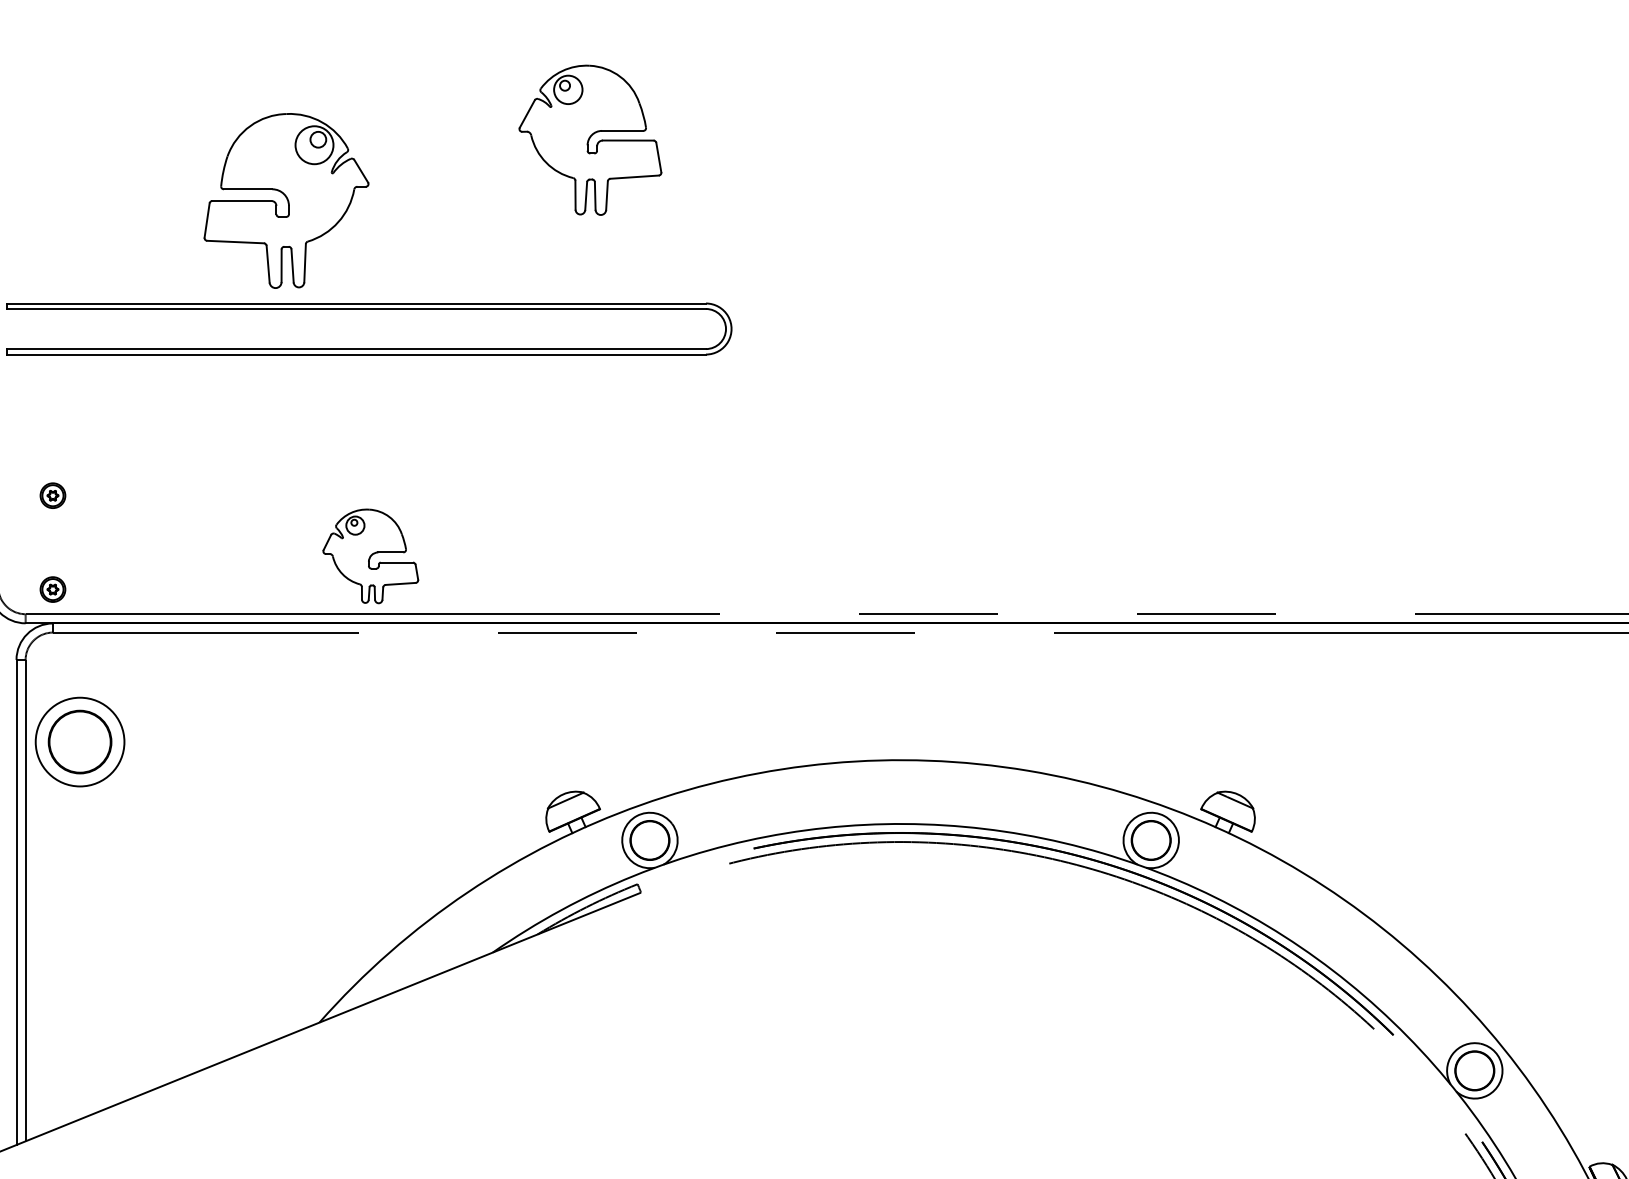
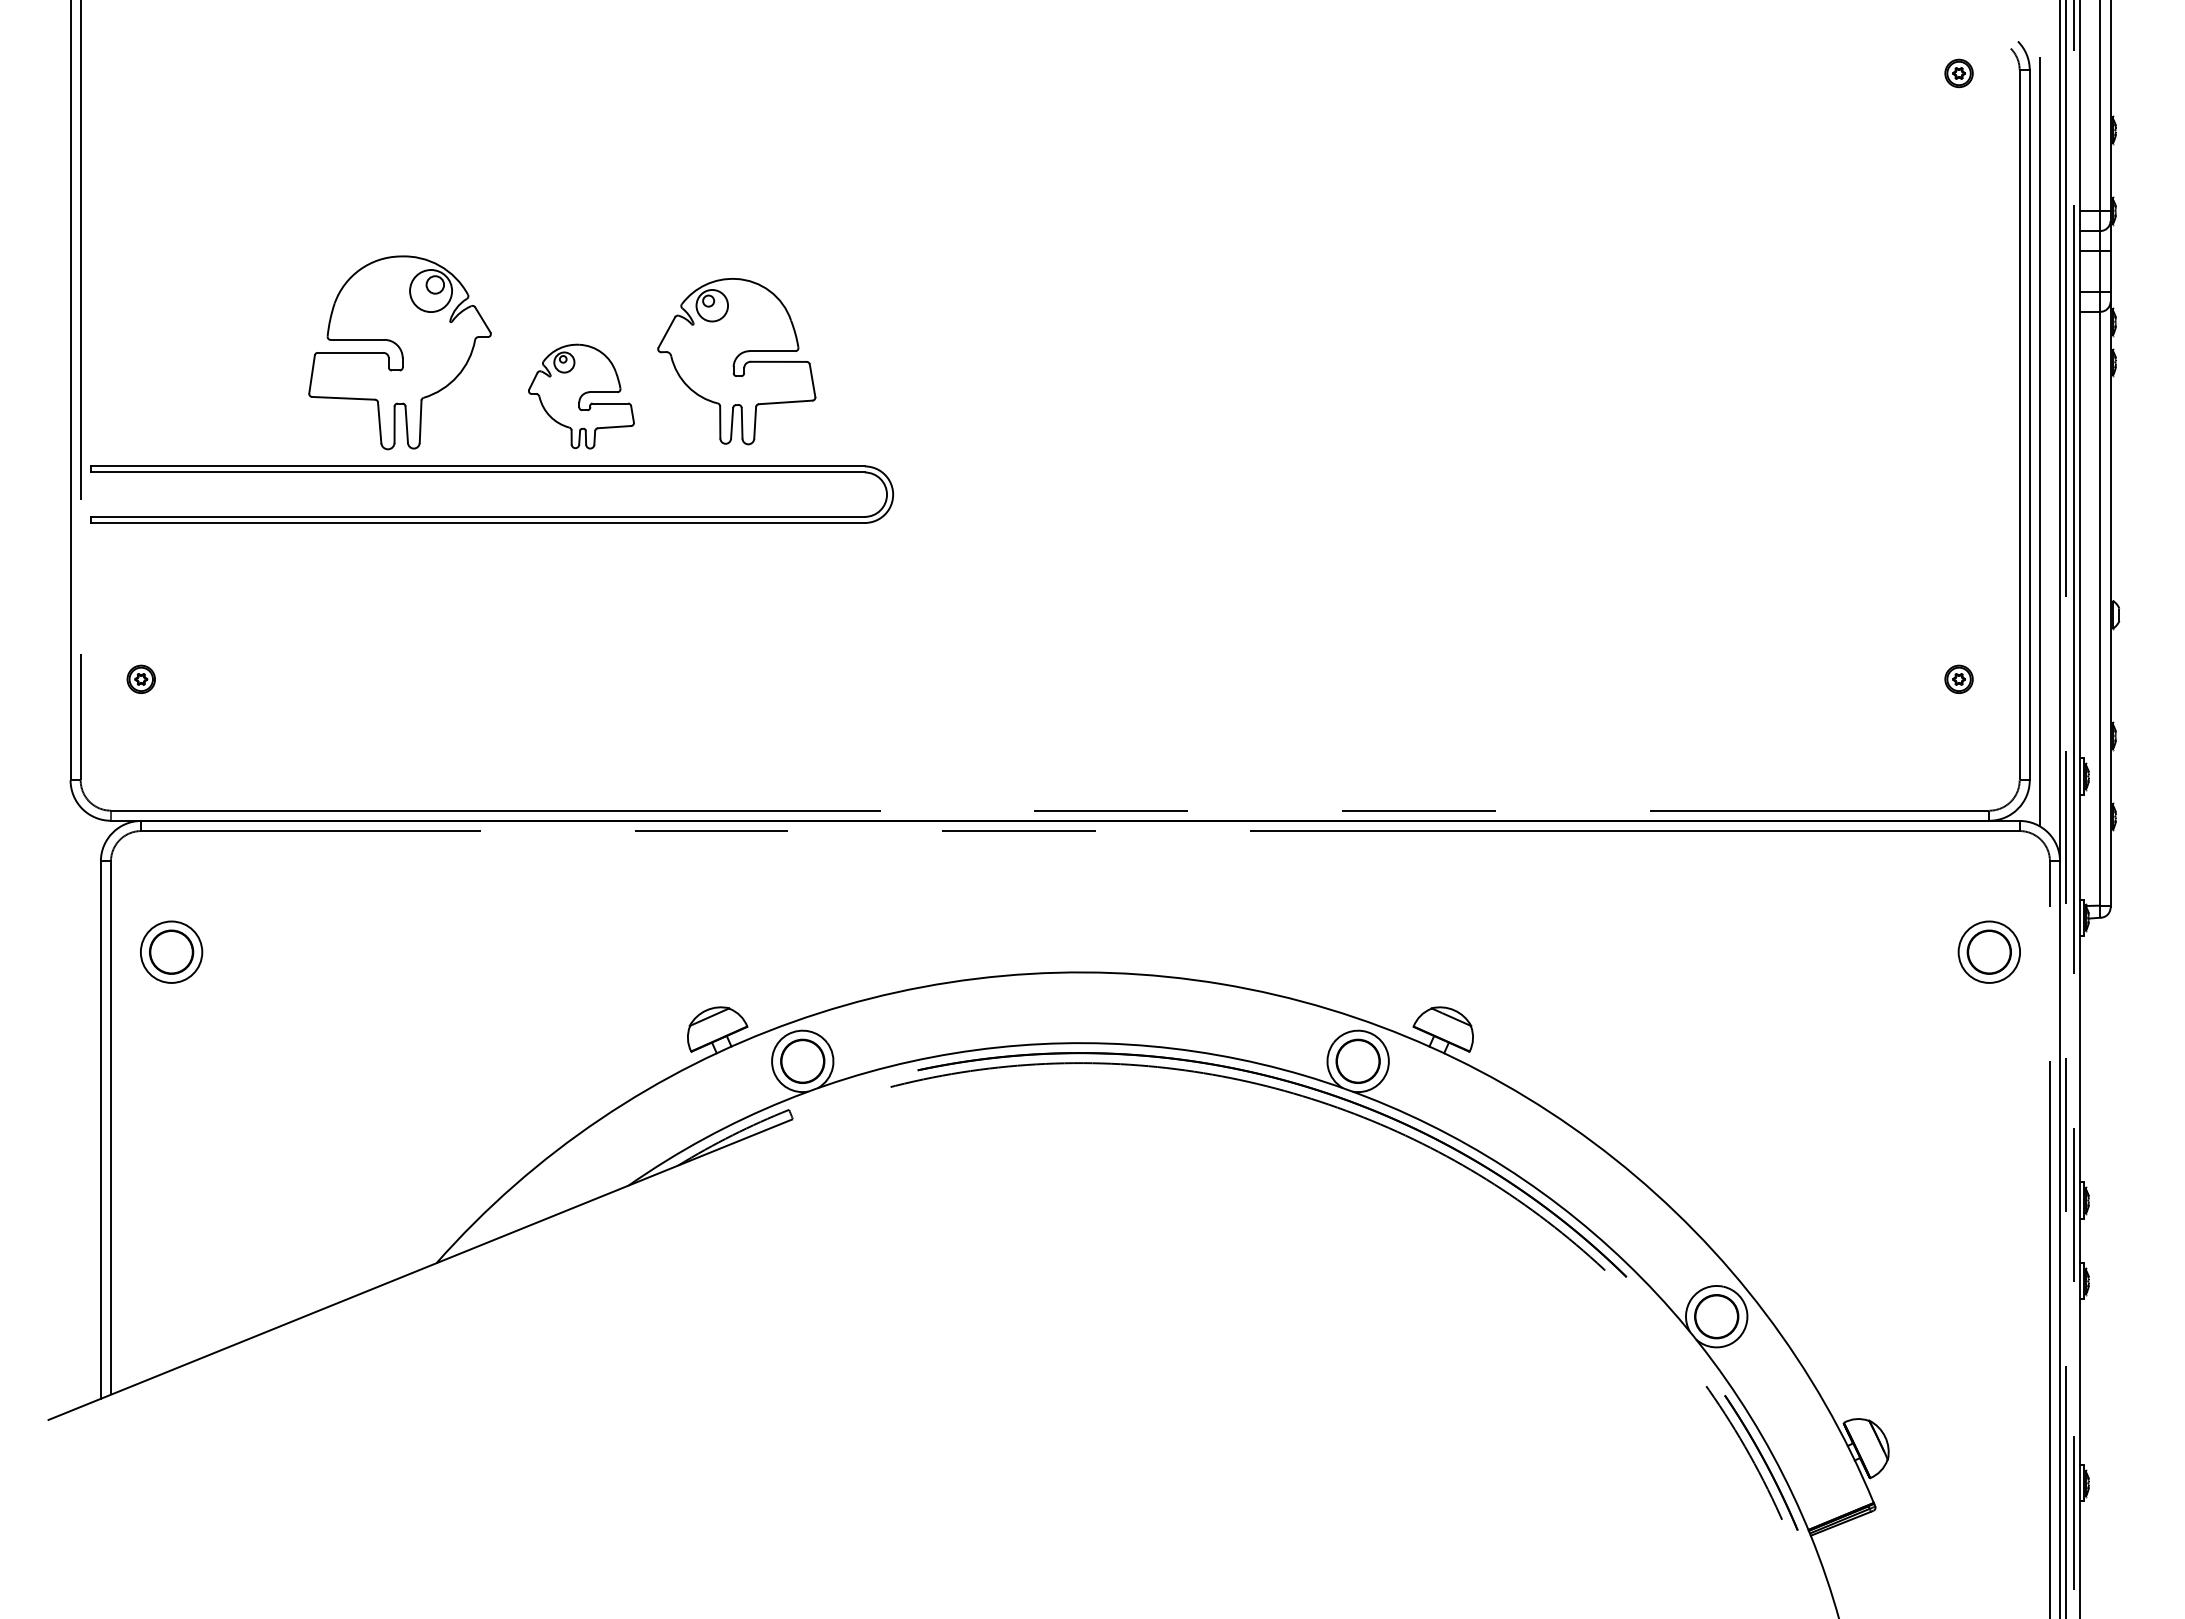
part: (590, 140) -> (736, 361), moved
part: (370, 556) -> (581, 396), moved
part: (52, 588) -> (140, 782), removed
part: (80, 741) -> (171, 951), size x0.62

